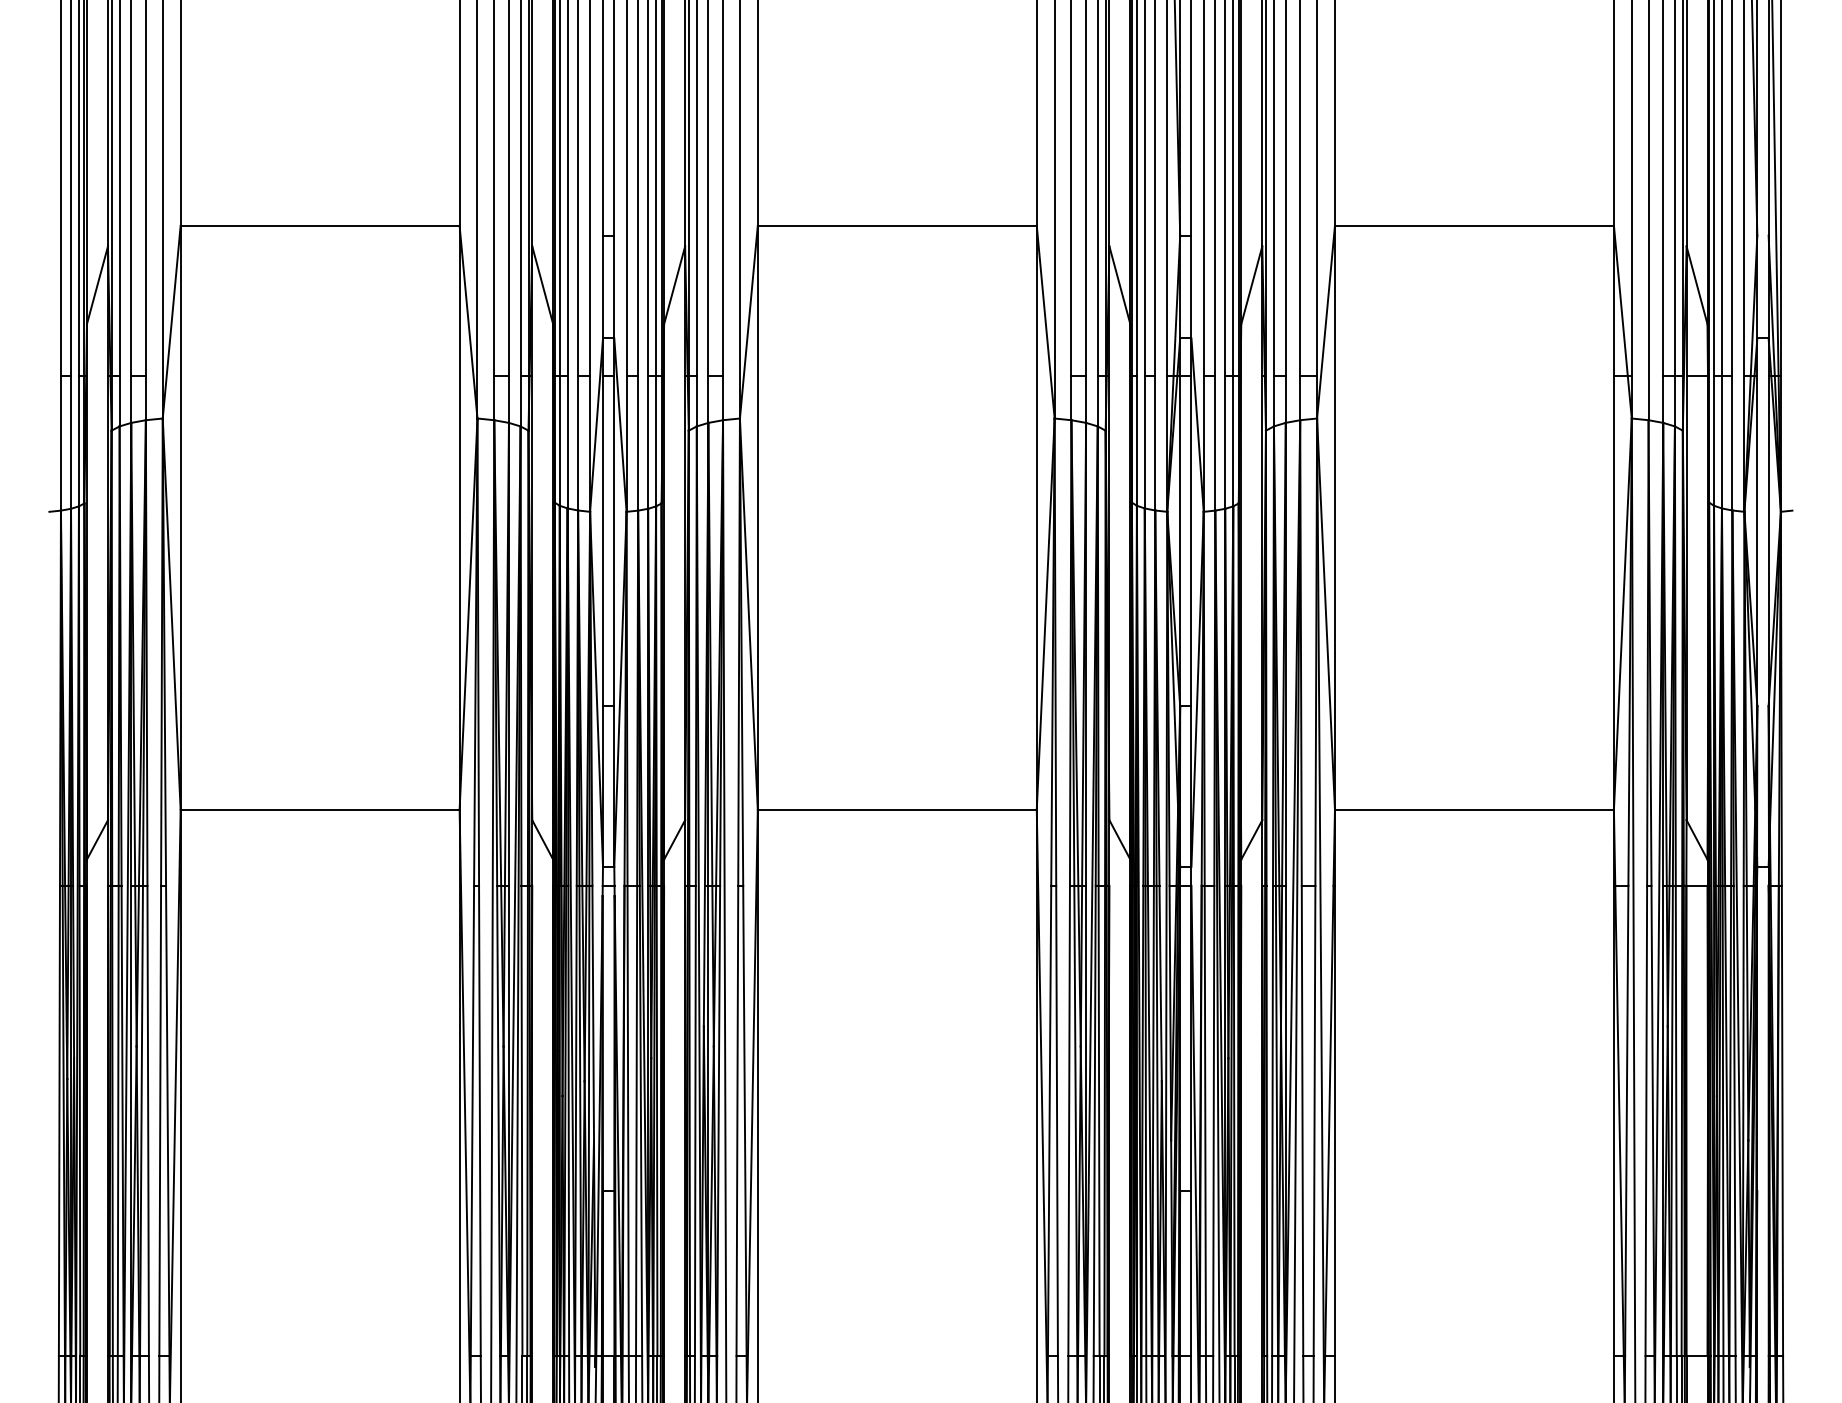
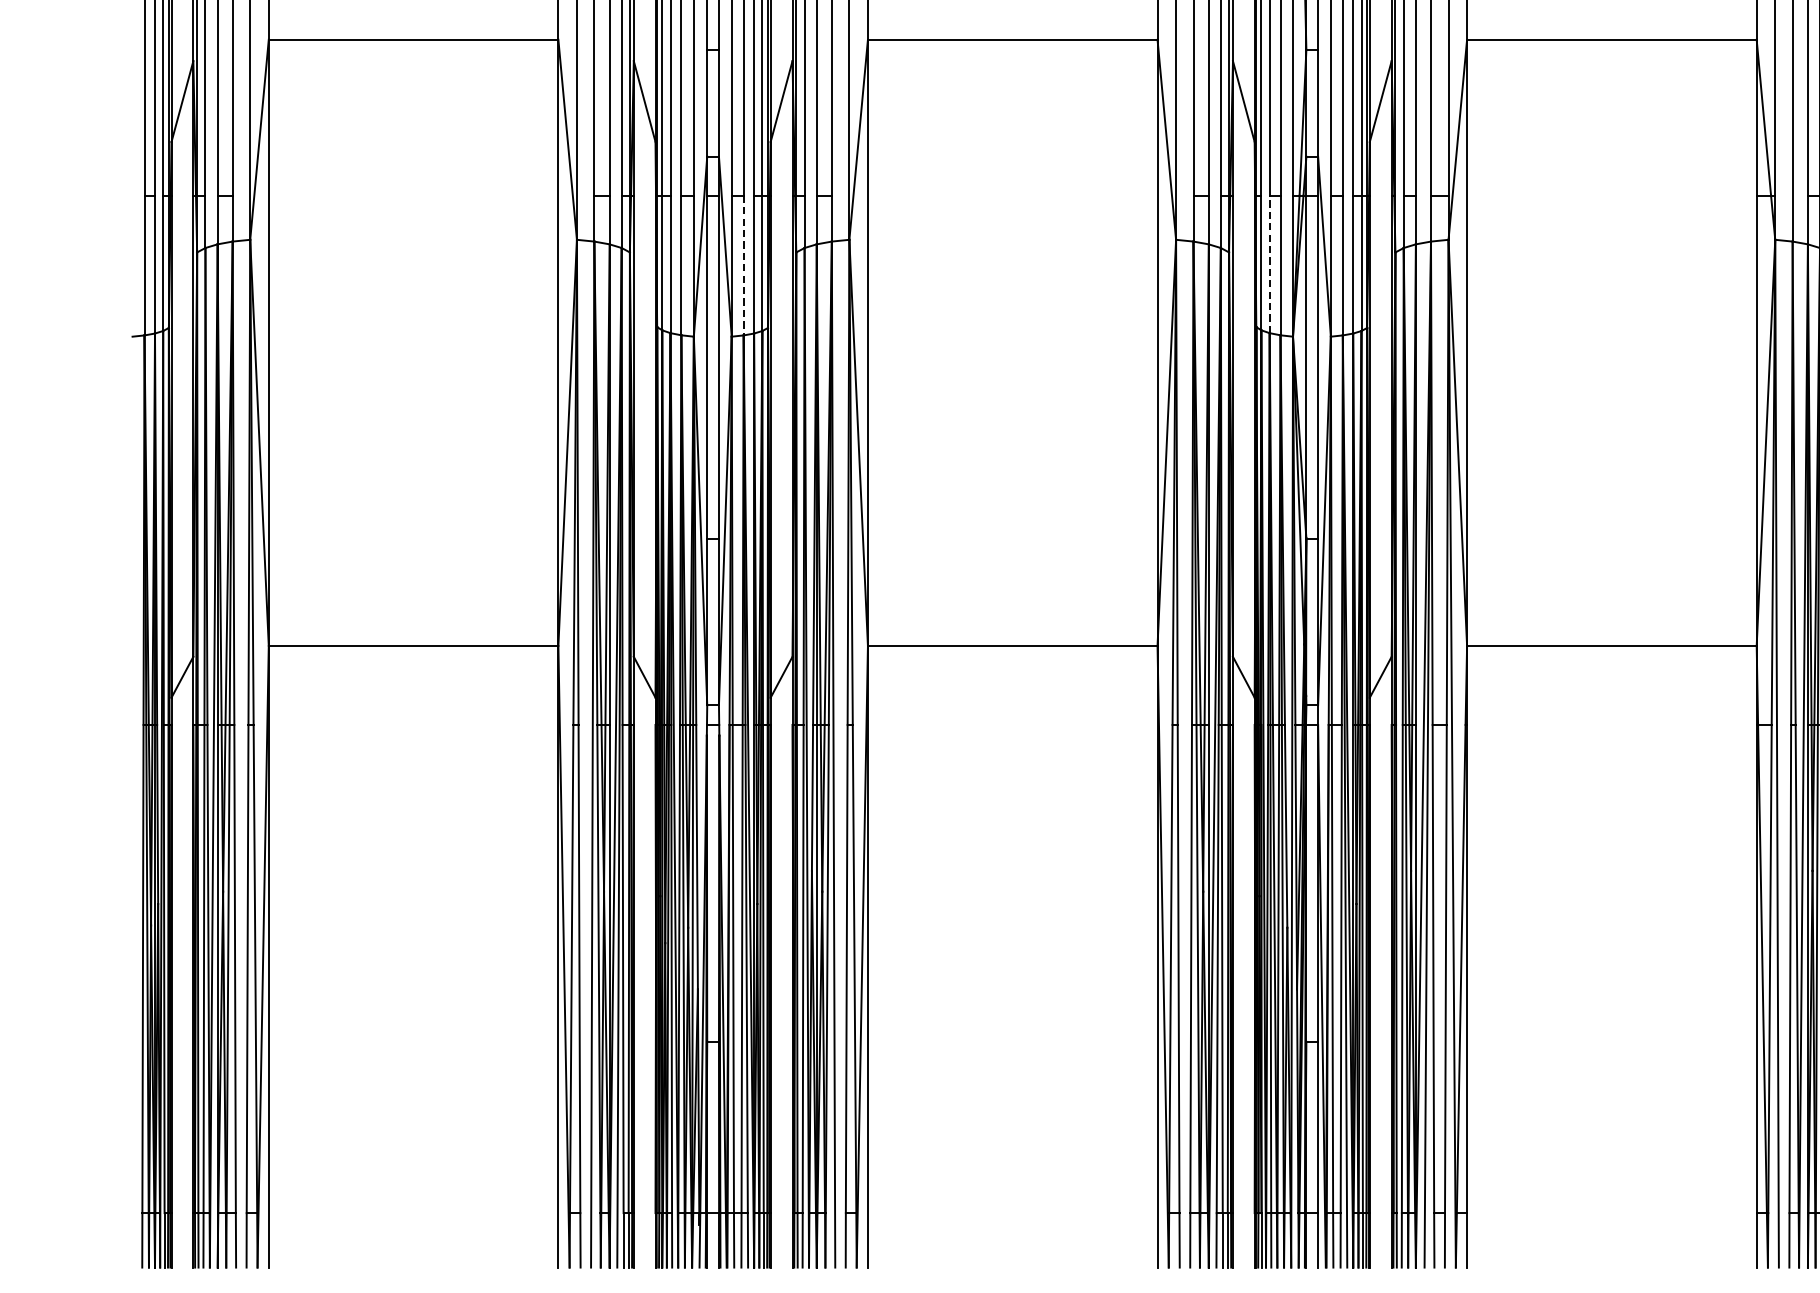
line: (1144, 441) -> (1269, 263), solid -> dashed
line: (638, 443) -> (744, 265), solid -> dashed

